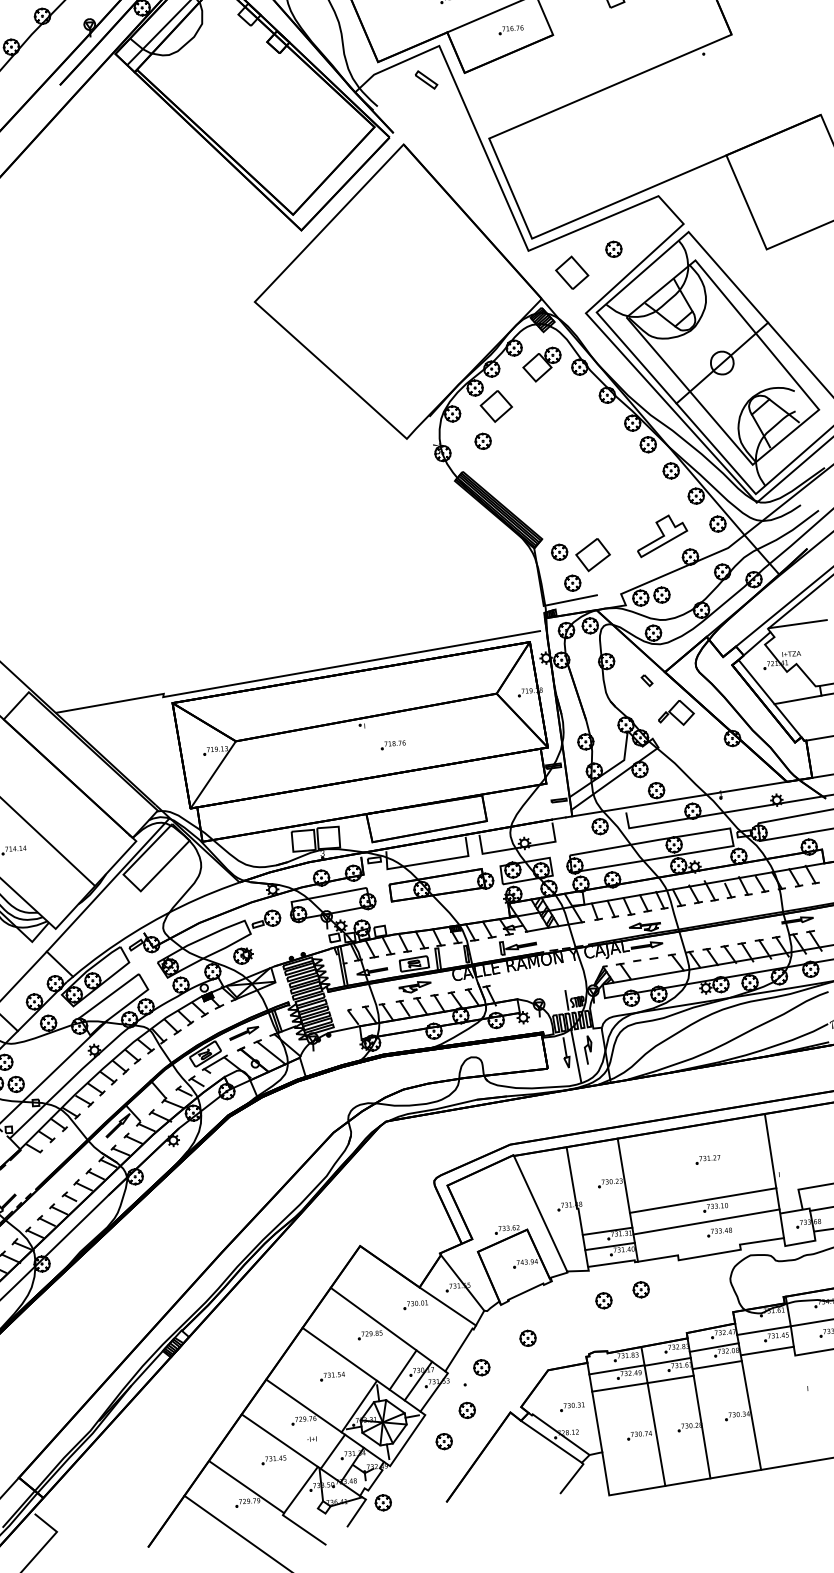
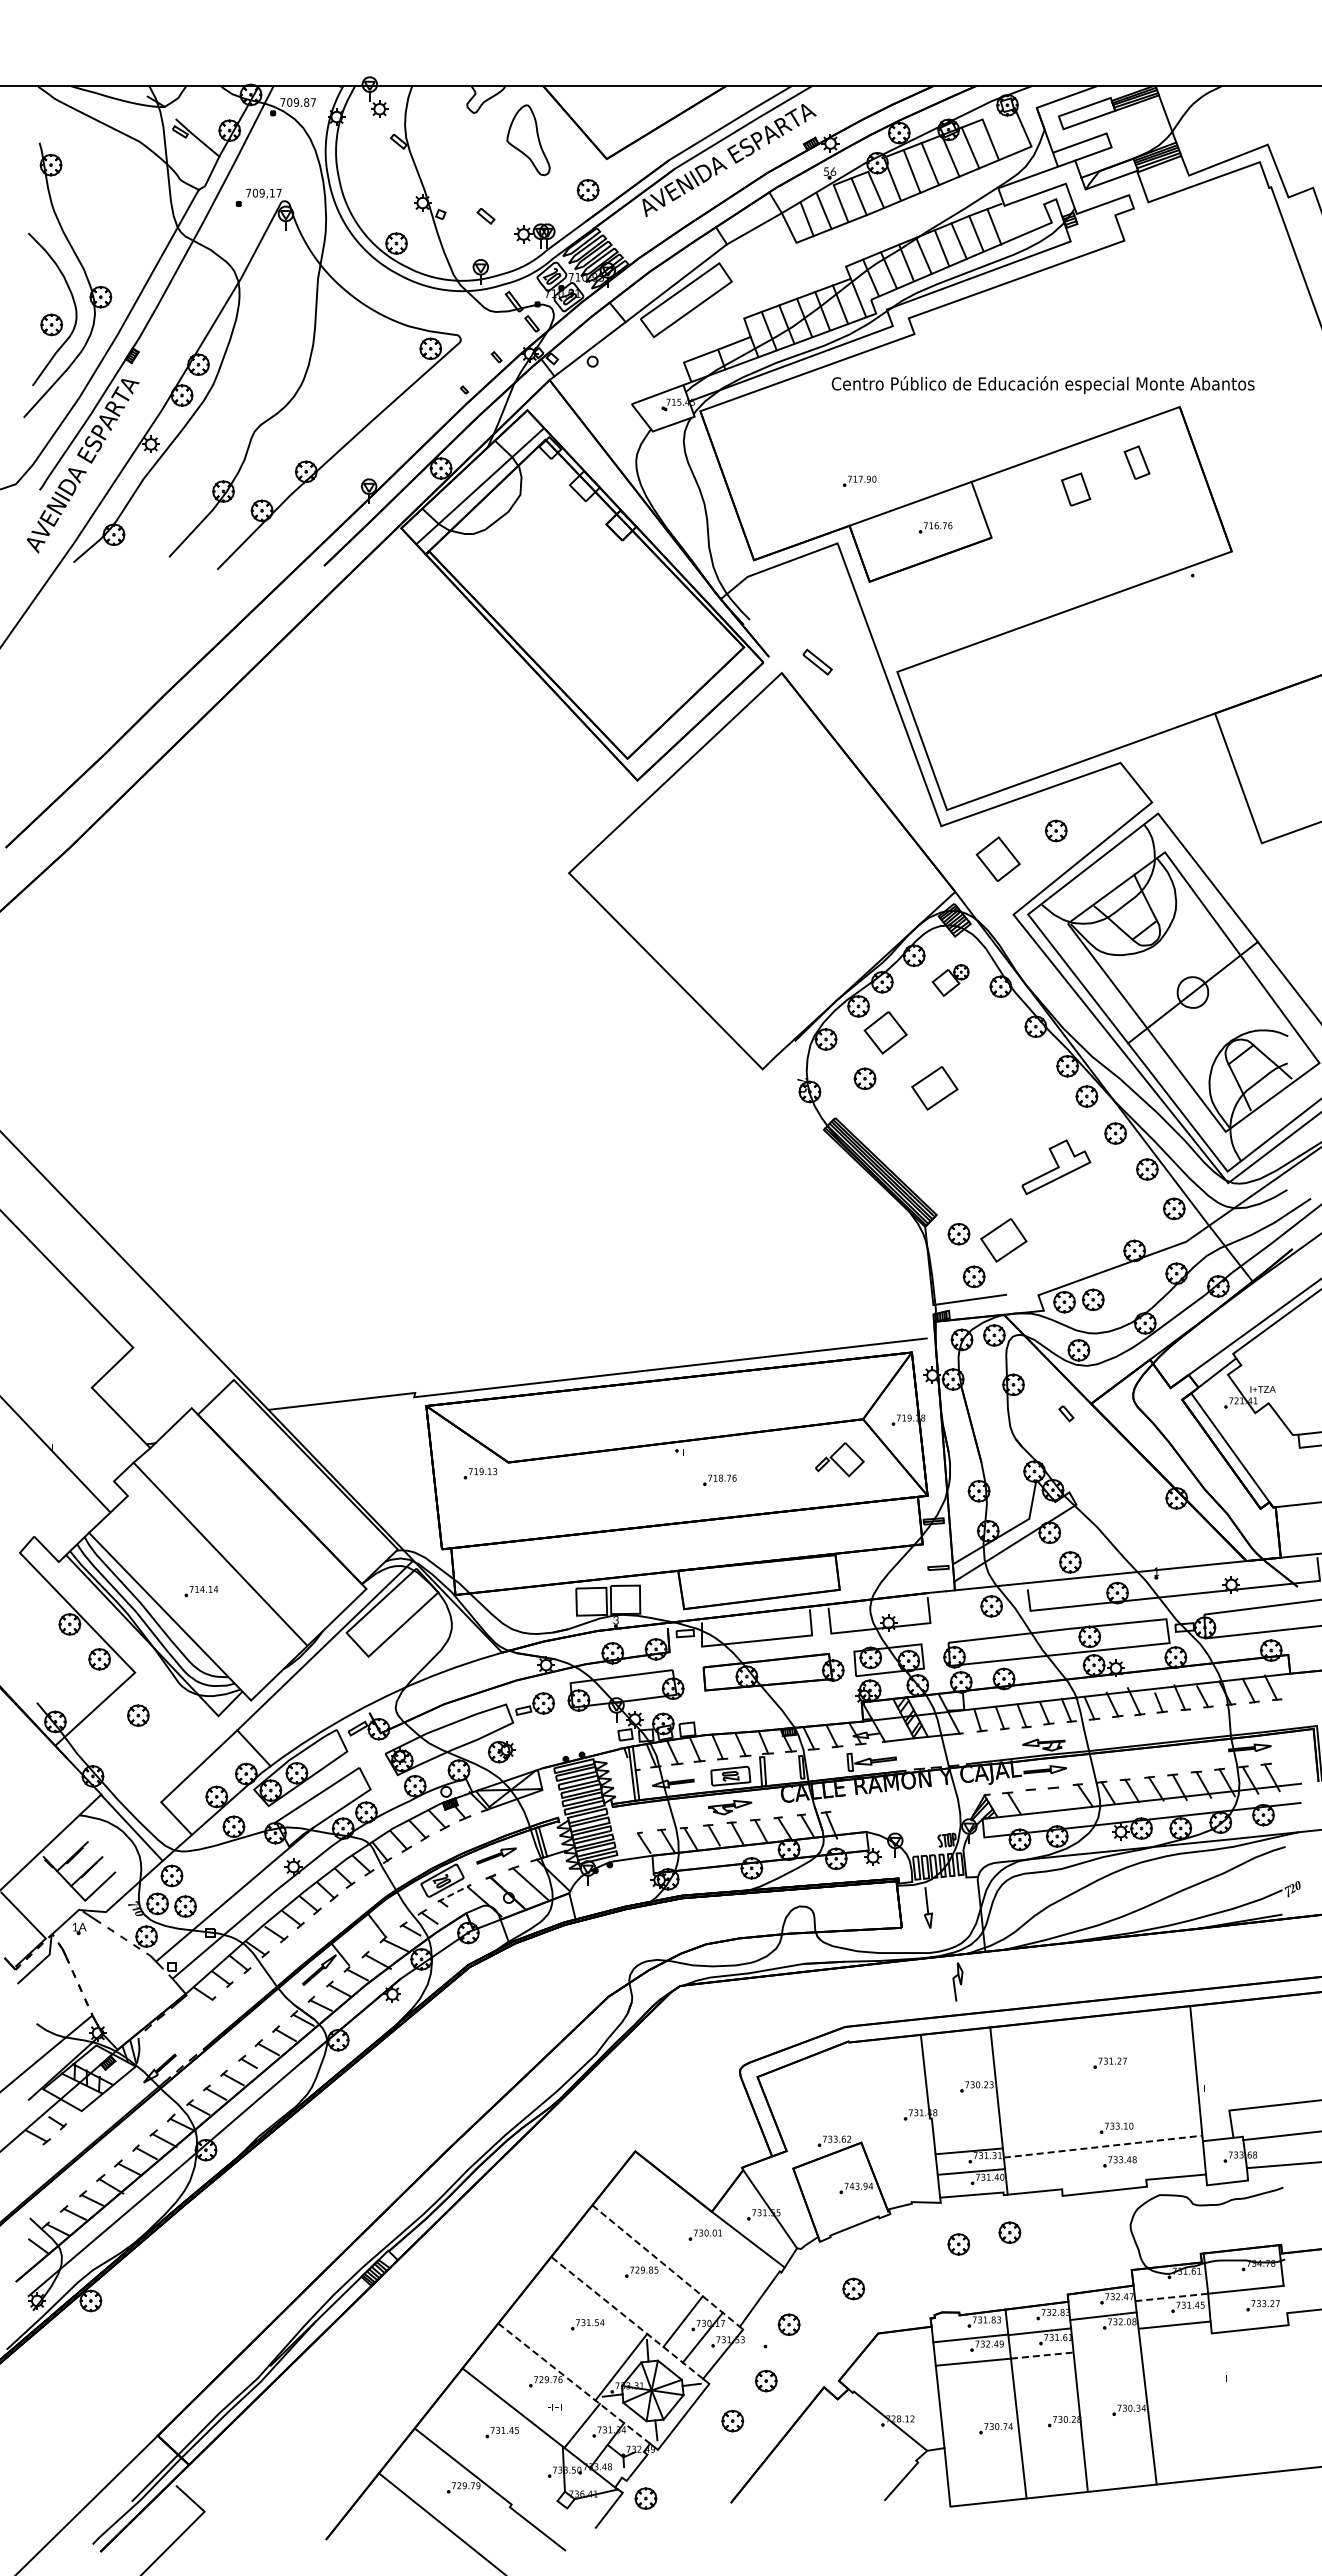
part: (426, 79) -> (817, 661), moved
part: (542, 364) -> (950, 980), size x0.7
part: (535, 445) -> (934, 1088), added
part: (662, 536) -> (1056, 1167), moved
line: (797, 623) -> (1273, 1349), removed
line: (797, 699) -> (1267, 1451), removed
part: (675, 712) -> (839, 1459), moved
line: (213, 774) -> (475, 1505), removed
line: (566, 1000) -> (932, 1837), removed
part: (588, 1049) -> (957, 1981), moved
line: (575, 1055) -> (940, 1912), removed
line: (214, 1062) -> (454, 1893), solid -> dashed
line: (702, 1200) -> (1099, 2117), removed
line: (540, 1213) -> (880, 2122), removed
line: (706, 1221) -> (1103, 2146), solid -> dashed
line: (388, 1329) -> (666, 2266), solid -> dashed
line: (763, 1330) -> (1171, 2297), solid -> dashed
line: (716, 1364) -> (1105, 2339), removed
line: (360, 1369) -> (626, 2317), solid -> dashed
line: (670, 1379) -> (1042, 2355), solid -> dashed
part: (572, 1406) -> (907, 2384), removed
line: (325, 1420) -> (574, 2383), solid -> dashed
line: (551, 1441) -> (876, 2429), removed
line: (300, 1489) -> (535, 2474), removed

